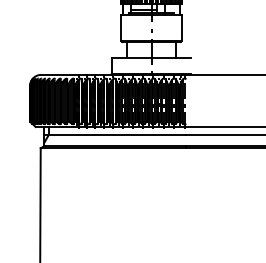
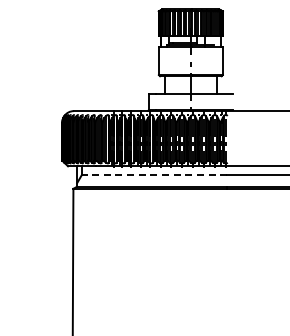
line: (114, 135) -> (151, 175), solid -> dashed

